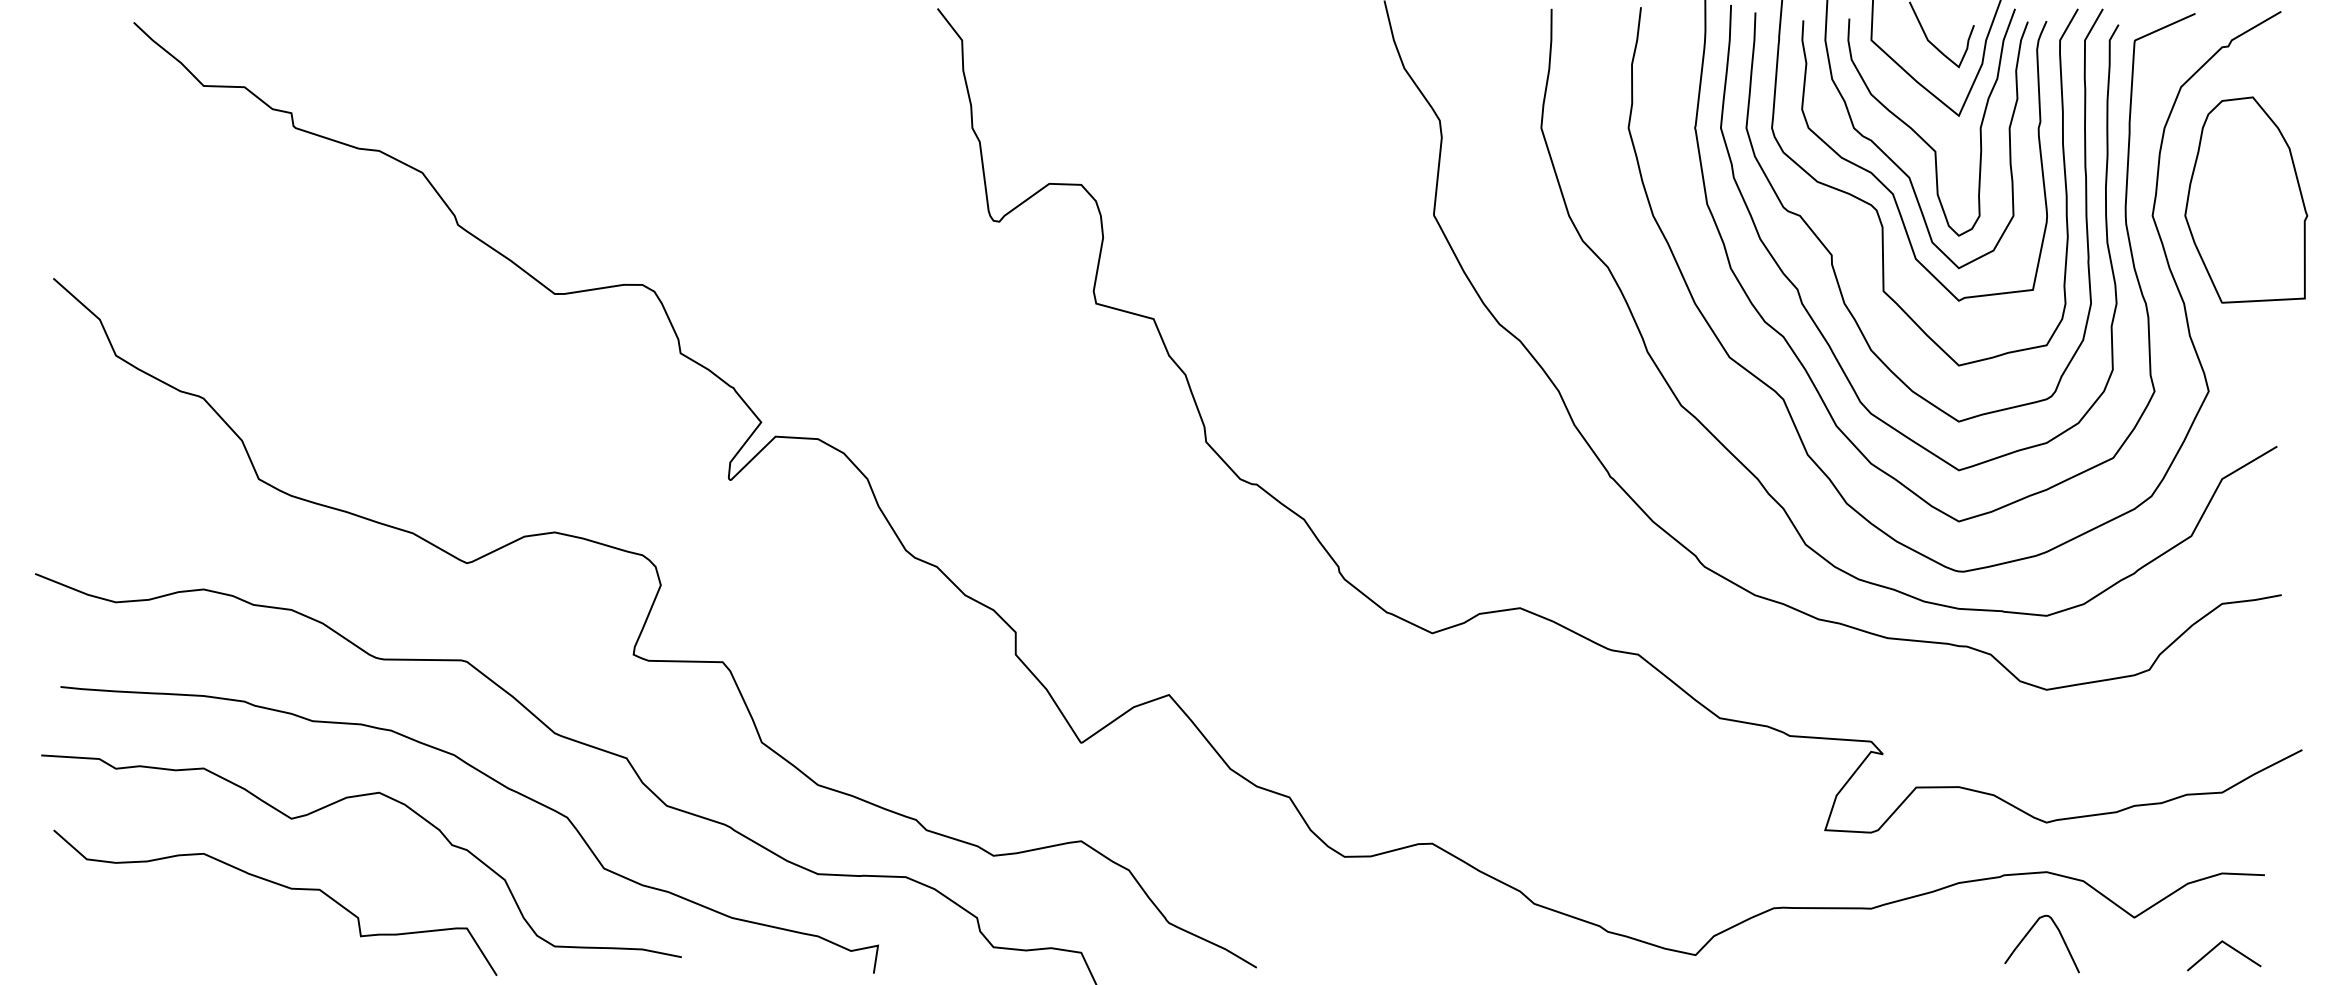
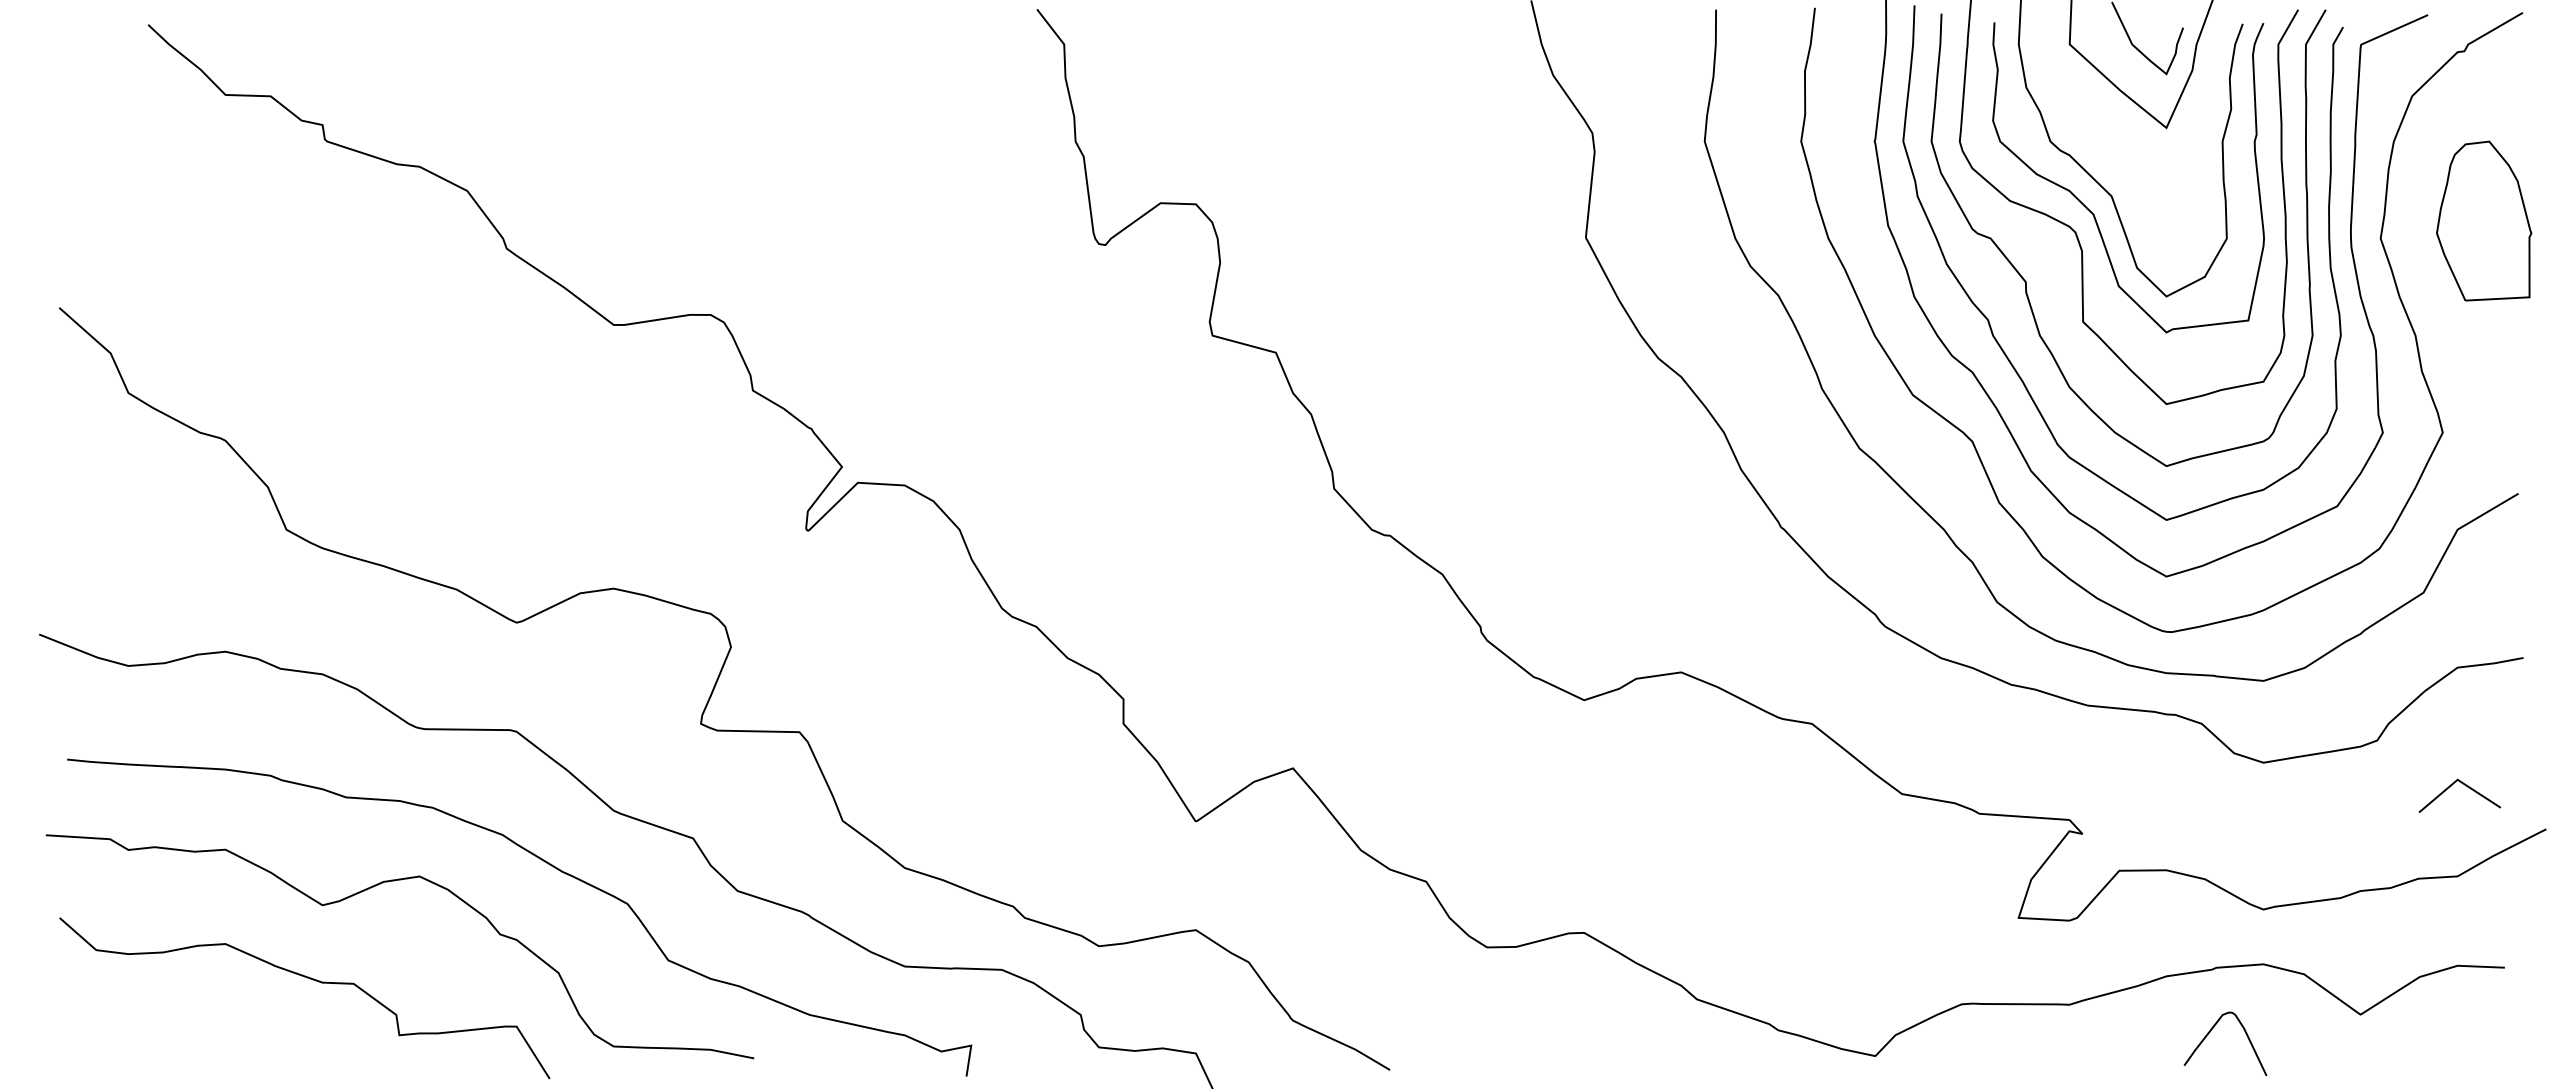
curve: (1919, 134) -> (2122, 148), removed
part: (2245, 199) -> (2483, 220), size x0.7
curve: (2029, 932) -> (2211, 1031), moved
line: (2228, 946) -> (2464, 785), moved

